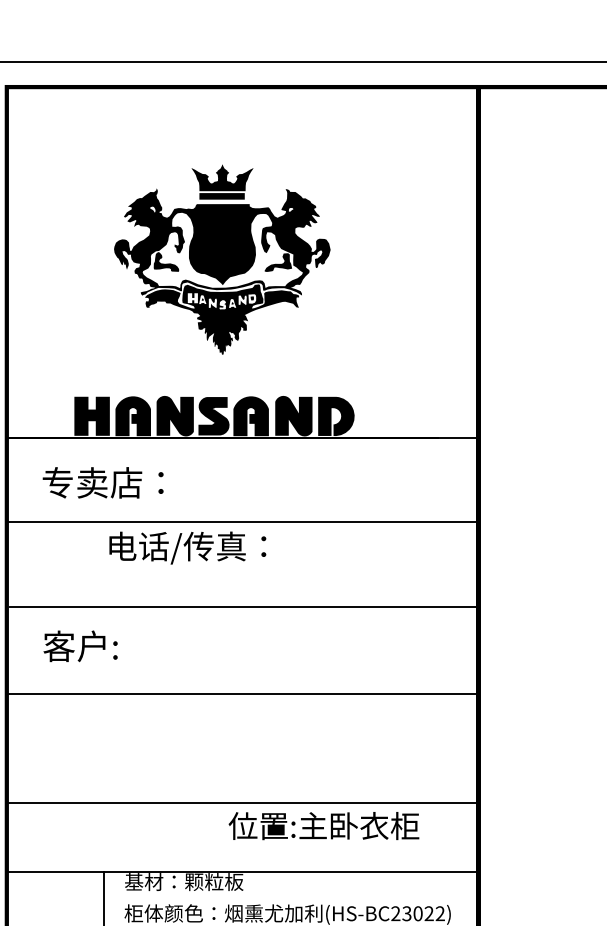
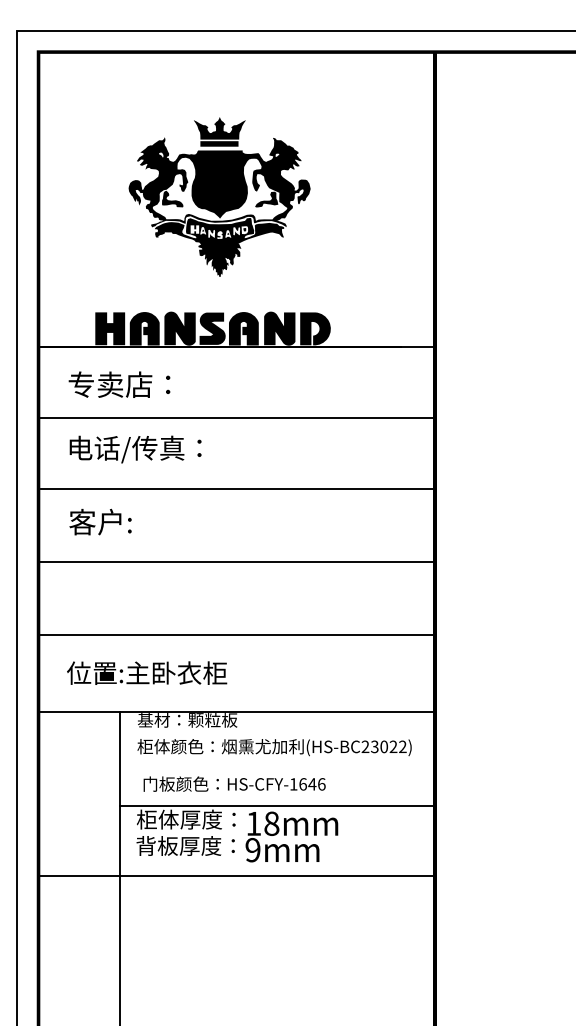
text: (187, 548) -> (135, 449), moved
line: (242, 802) -> (236, 634), moved
text: (324, 825) -> (147, 672), moved

